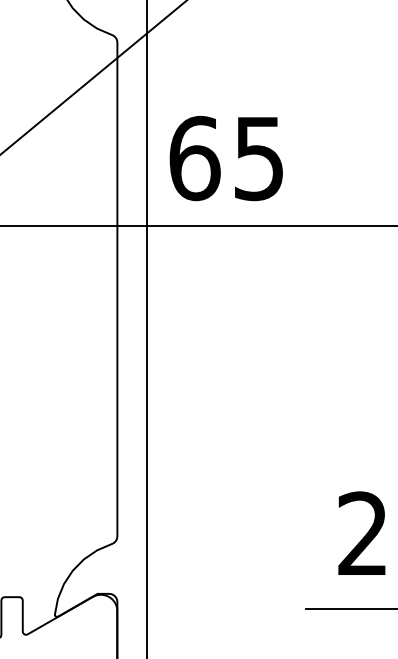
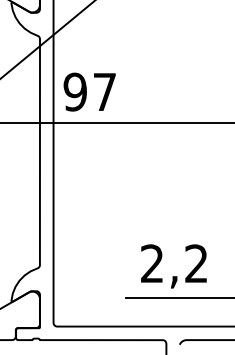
text: (225, 157) -> (89, 91), 65 -> 97

